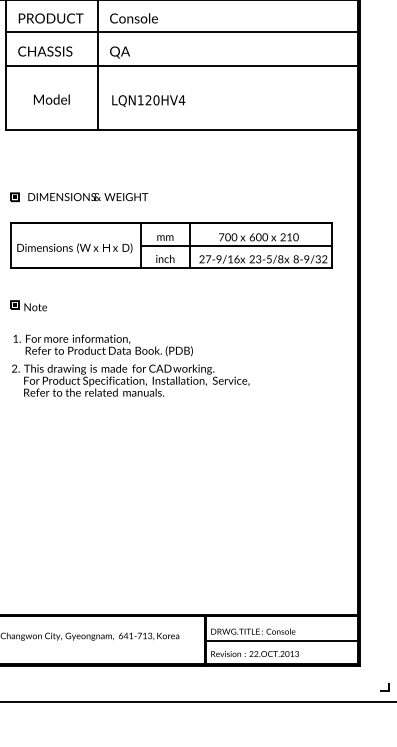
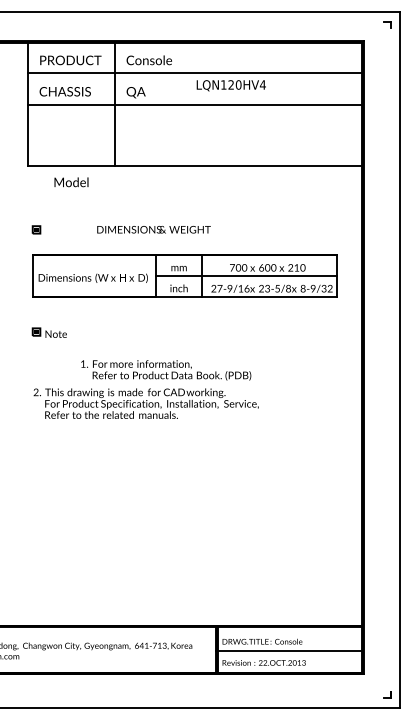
text: (51, 99) -> (71, 182), moved
text: (147, 100) -> (230, 85), moved
text: (87, 196) -> (153, 229), moved
text: (103, 345) -> (166, 370), moved

